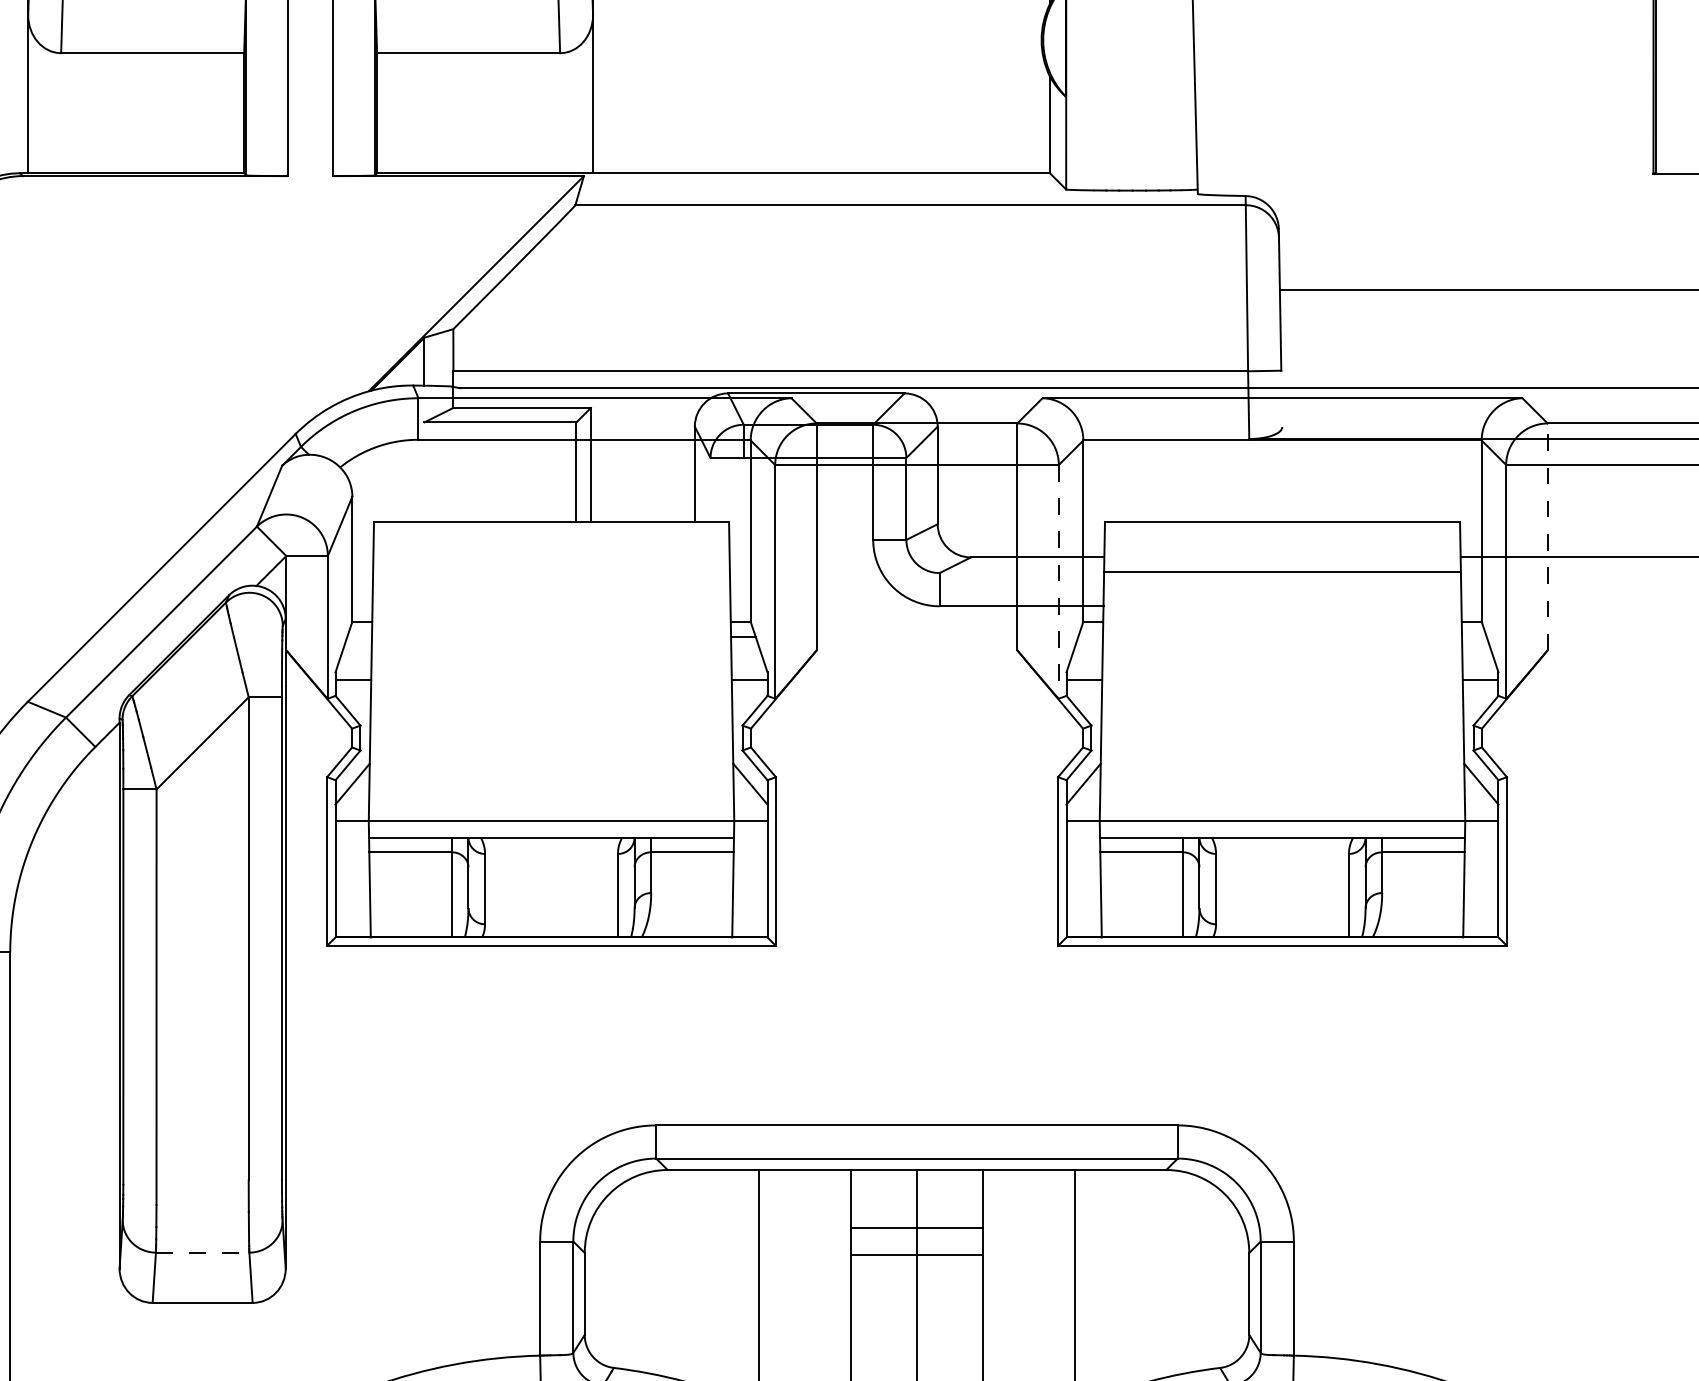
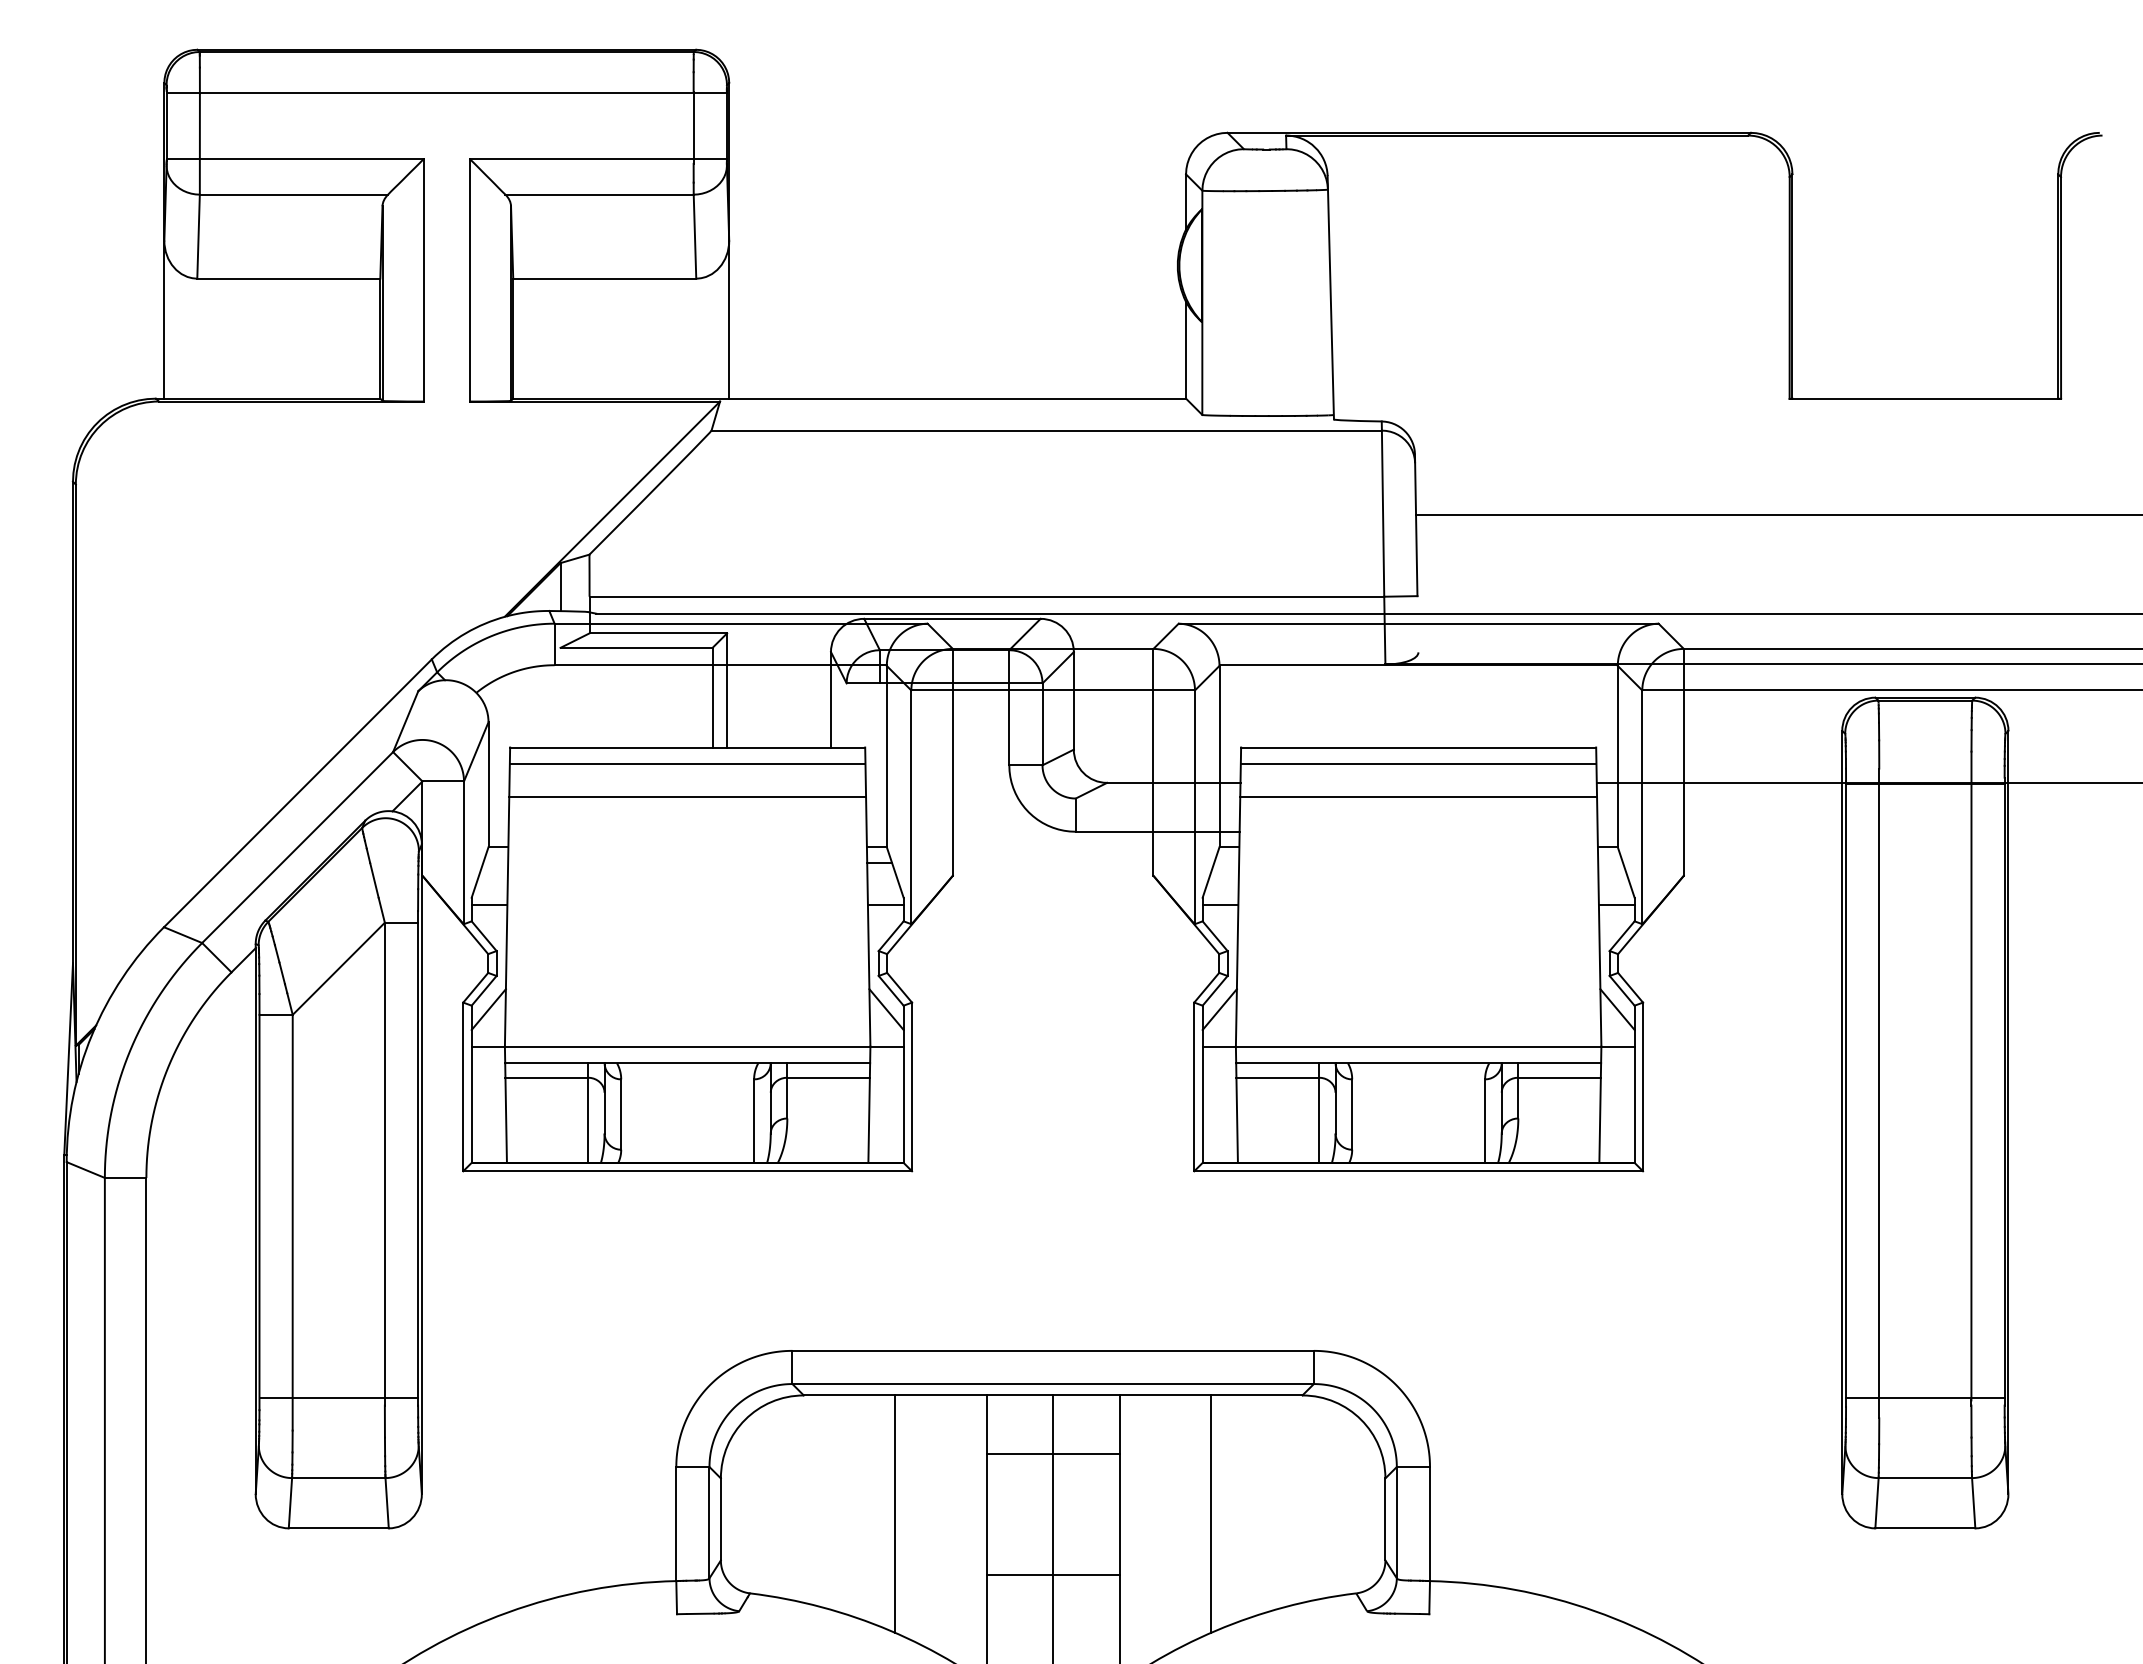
line: (1547, 536) -> (1683, 761), dashed -> solid
line: (551, 539) -> (687, 764), added
line: (1282, 539) -> (1418, 764), added
line: (551, 572) -> (687, 797), added
line: (1058, 582) -> (1194, 807), dashed -> solid
line: (202, 1172) -> (338, 1397), added
line: (202, 1253) -> (338, 1478), dashed -> solid
line: (916, 1255) -> (1052, 1575), moved

